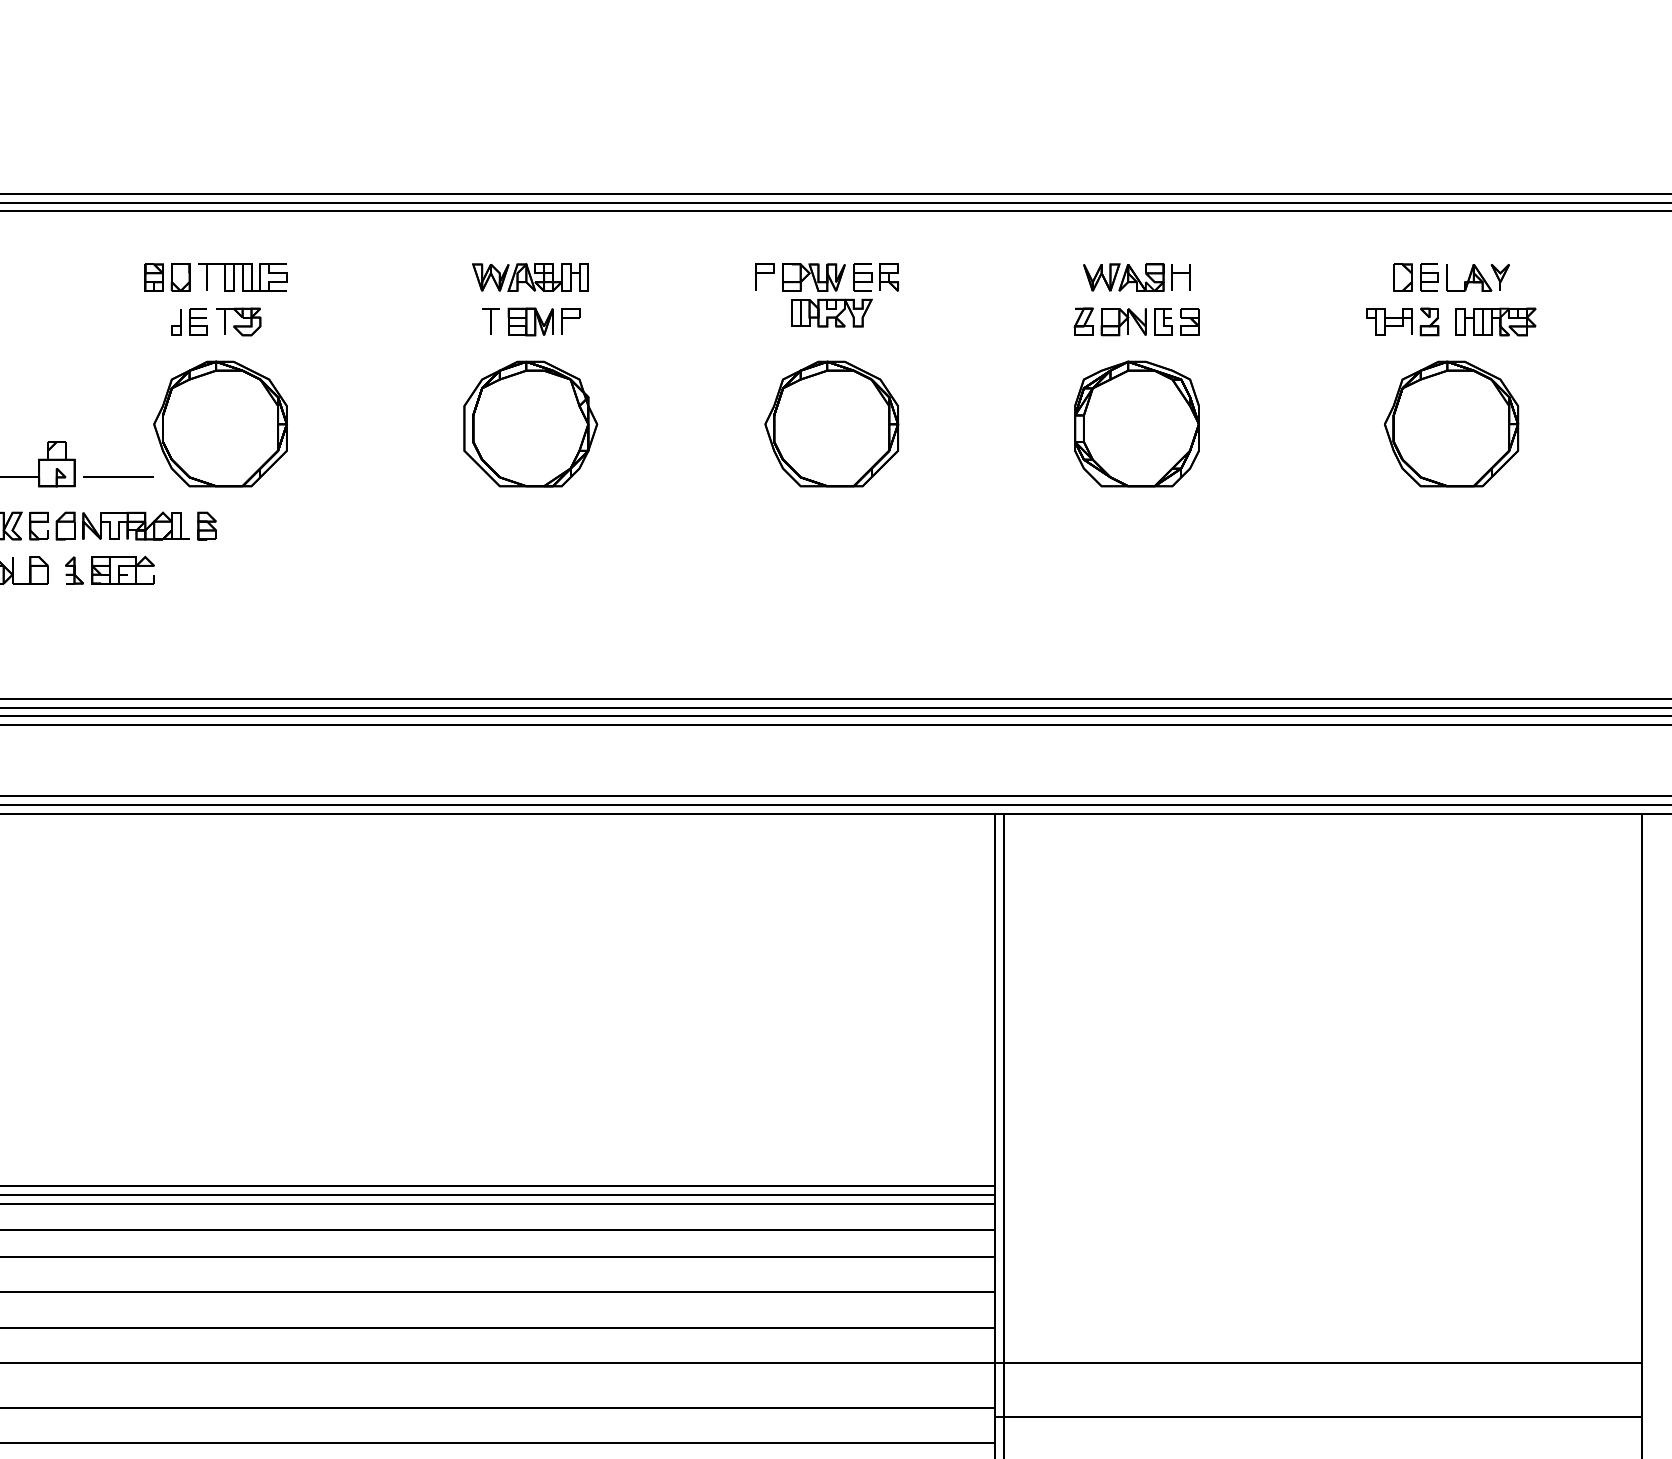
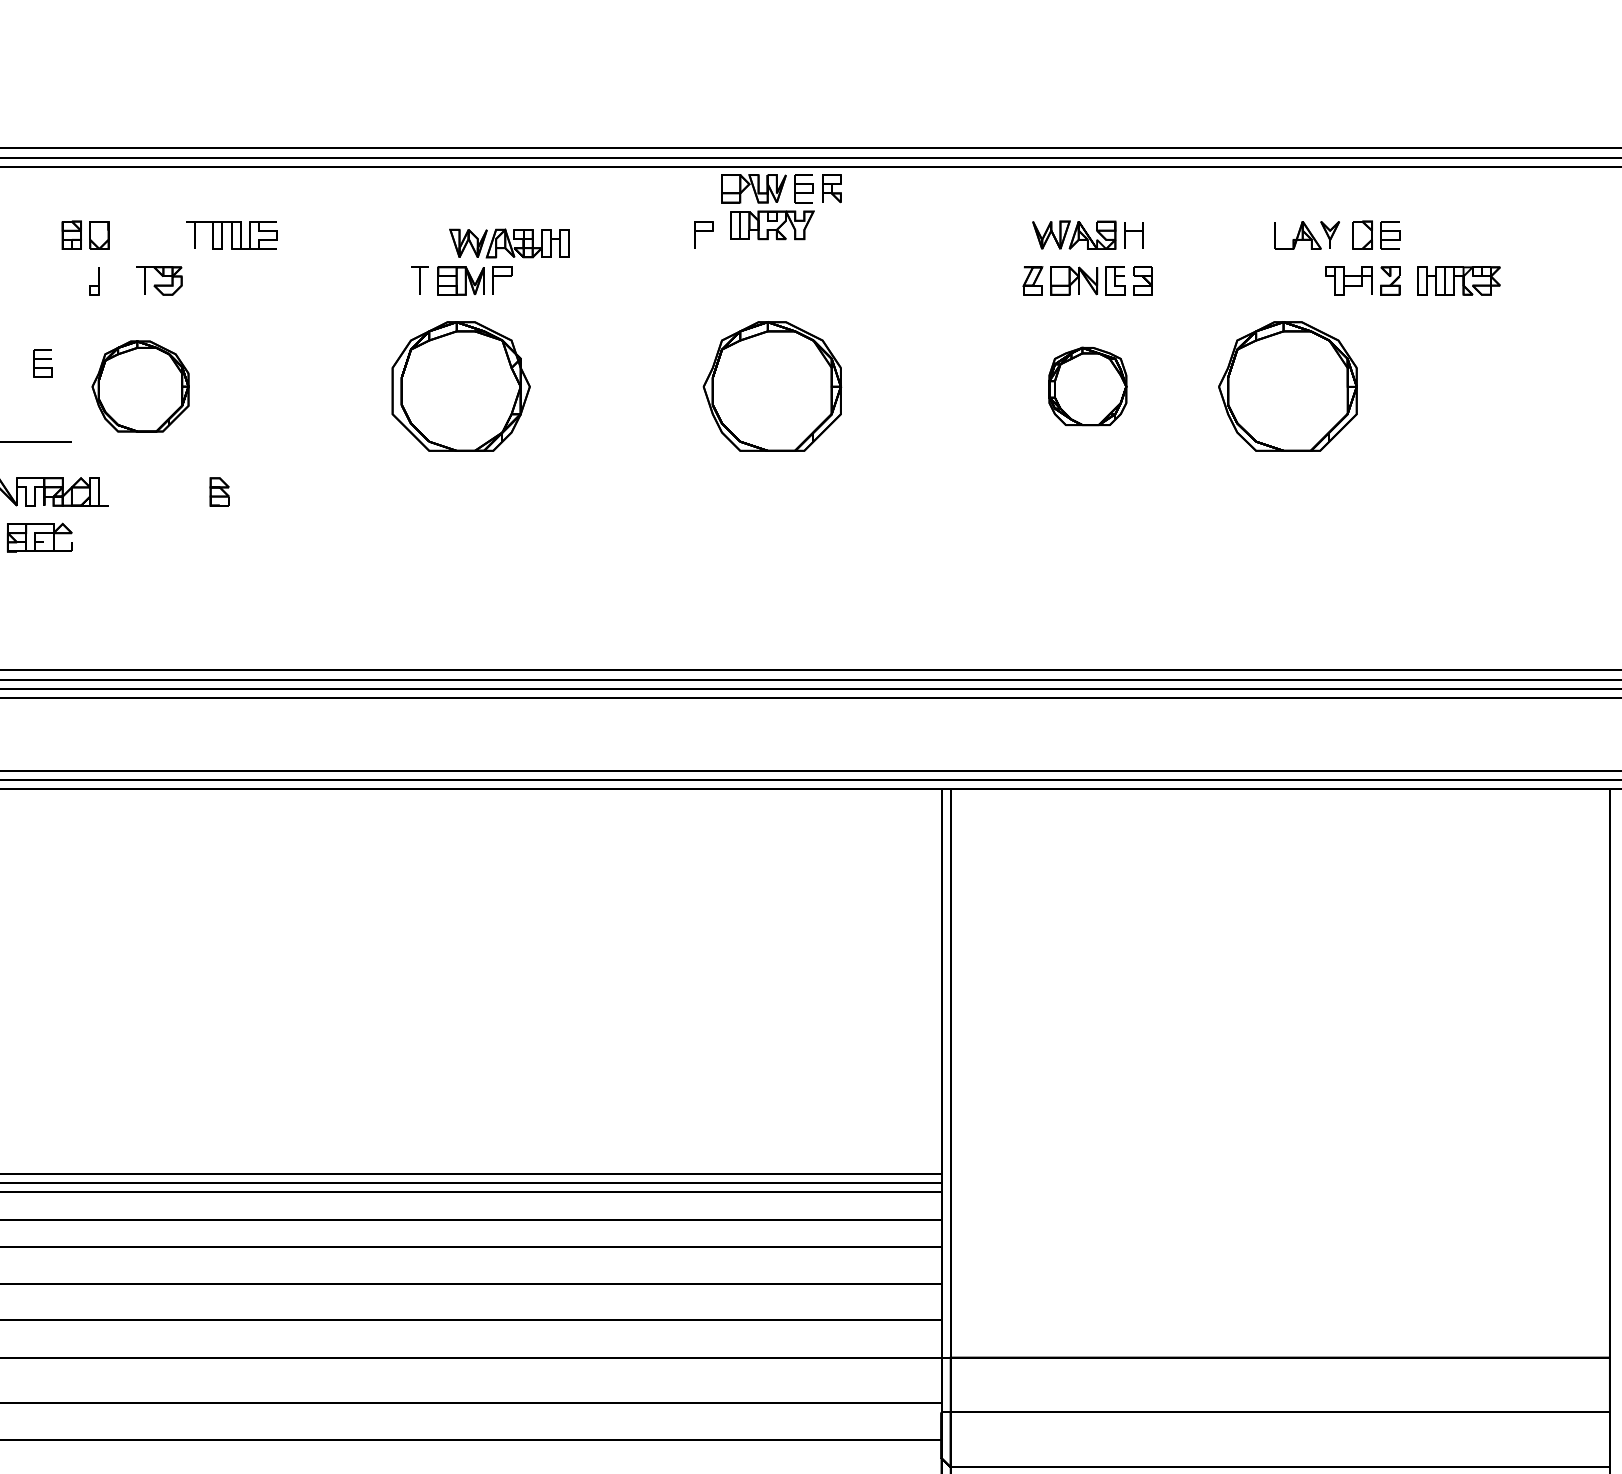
part: (242, 277) -> (231, 235), moved
part: (530, 277) -> (509, 243), moved
part: (1477, 277) -> (1306, 235), moved
part: (840, 295) -> (781, 207), moved
part: (198, 321) -> (43, 363), moved
part: (220, 423) -> (140, 385), size x0.7
part: (1136, 423) -> (1087, 385), size x0.6
part: (1451, 423) -> (1287, 385), moved
part: (206, 525) -> (219, 491), moved

